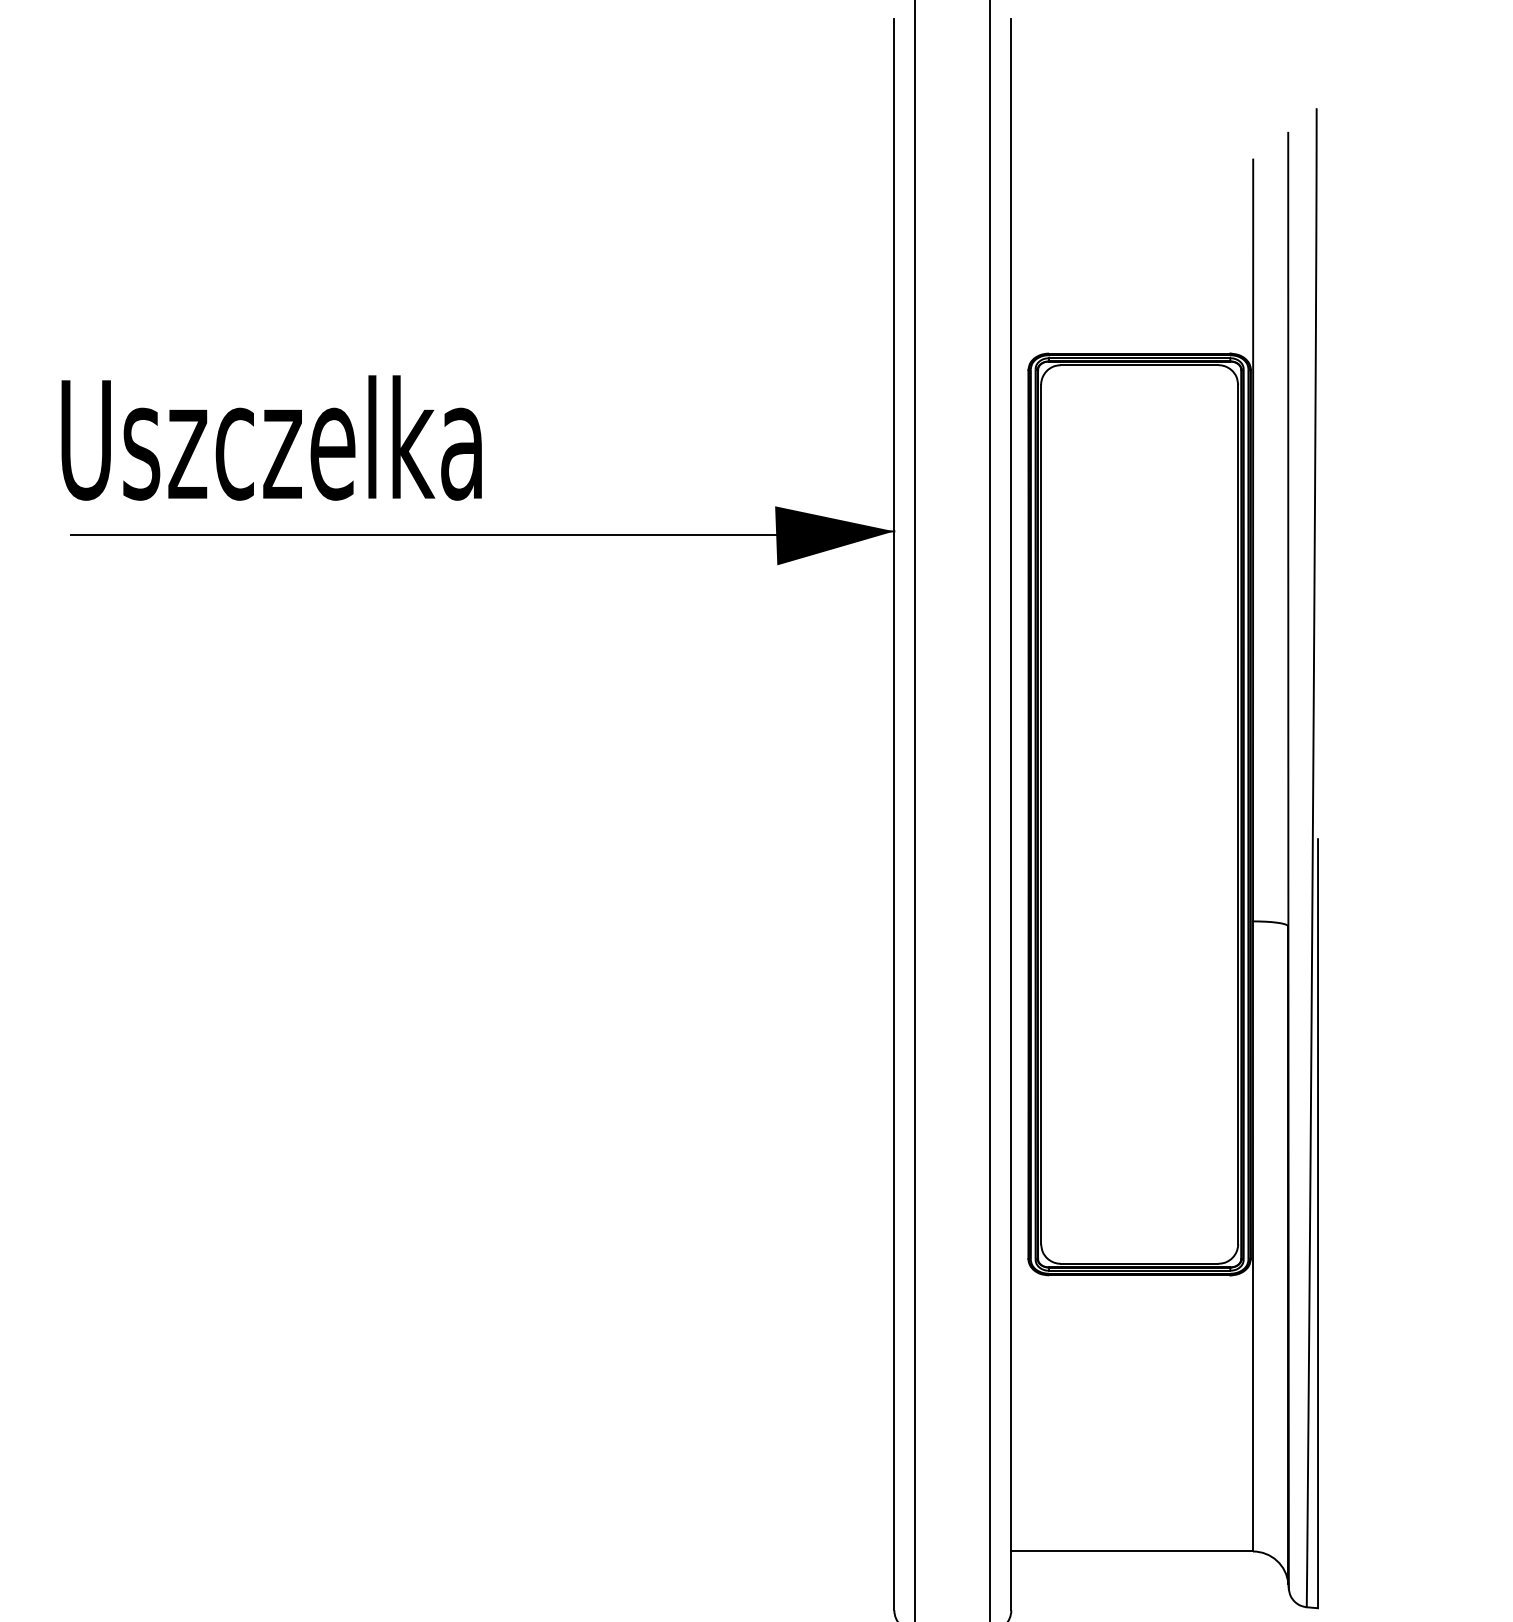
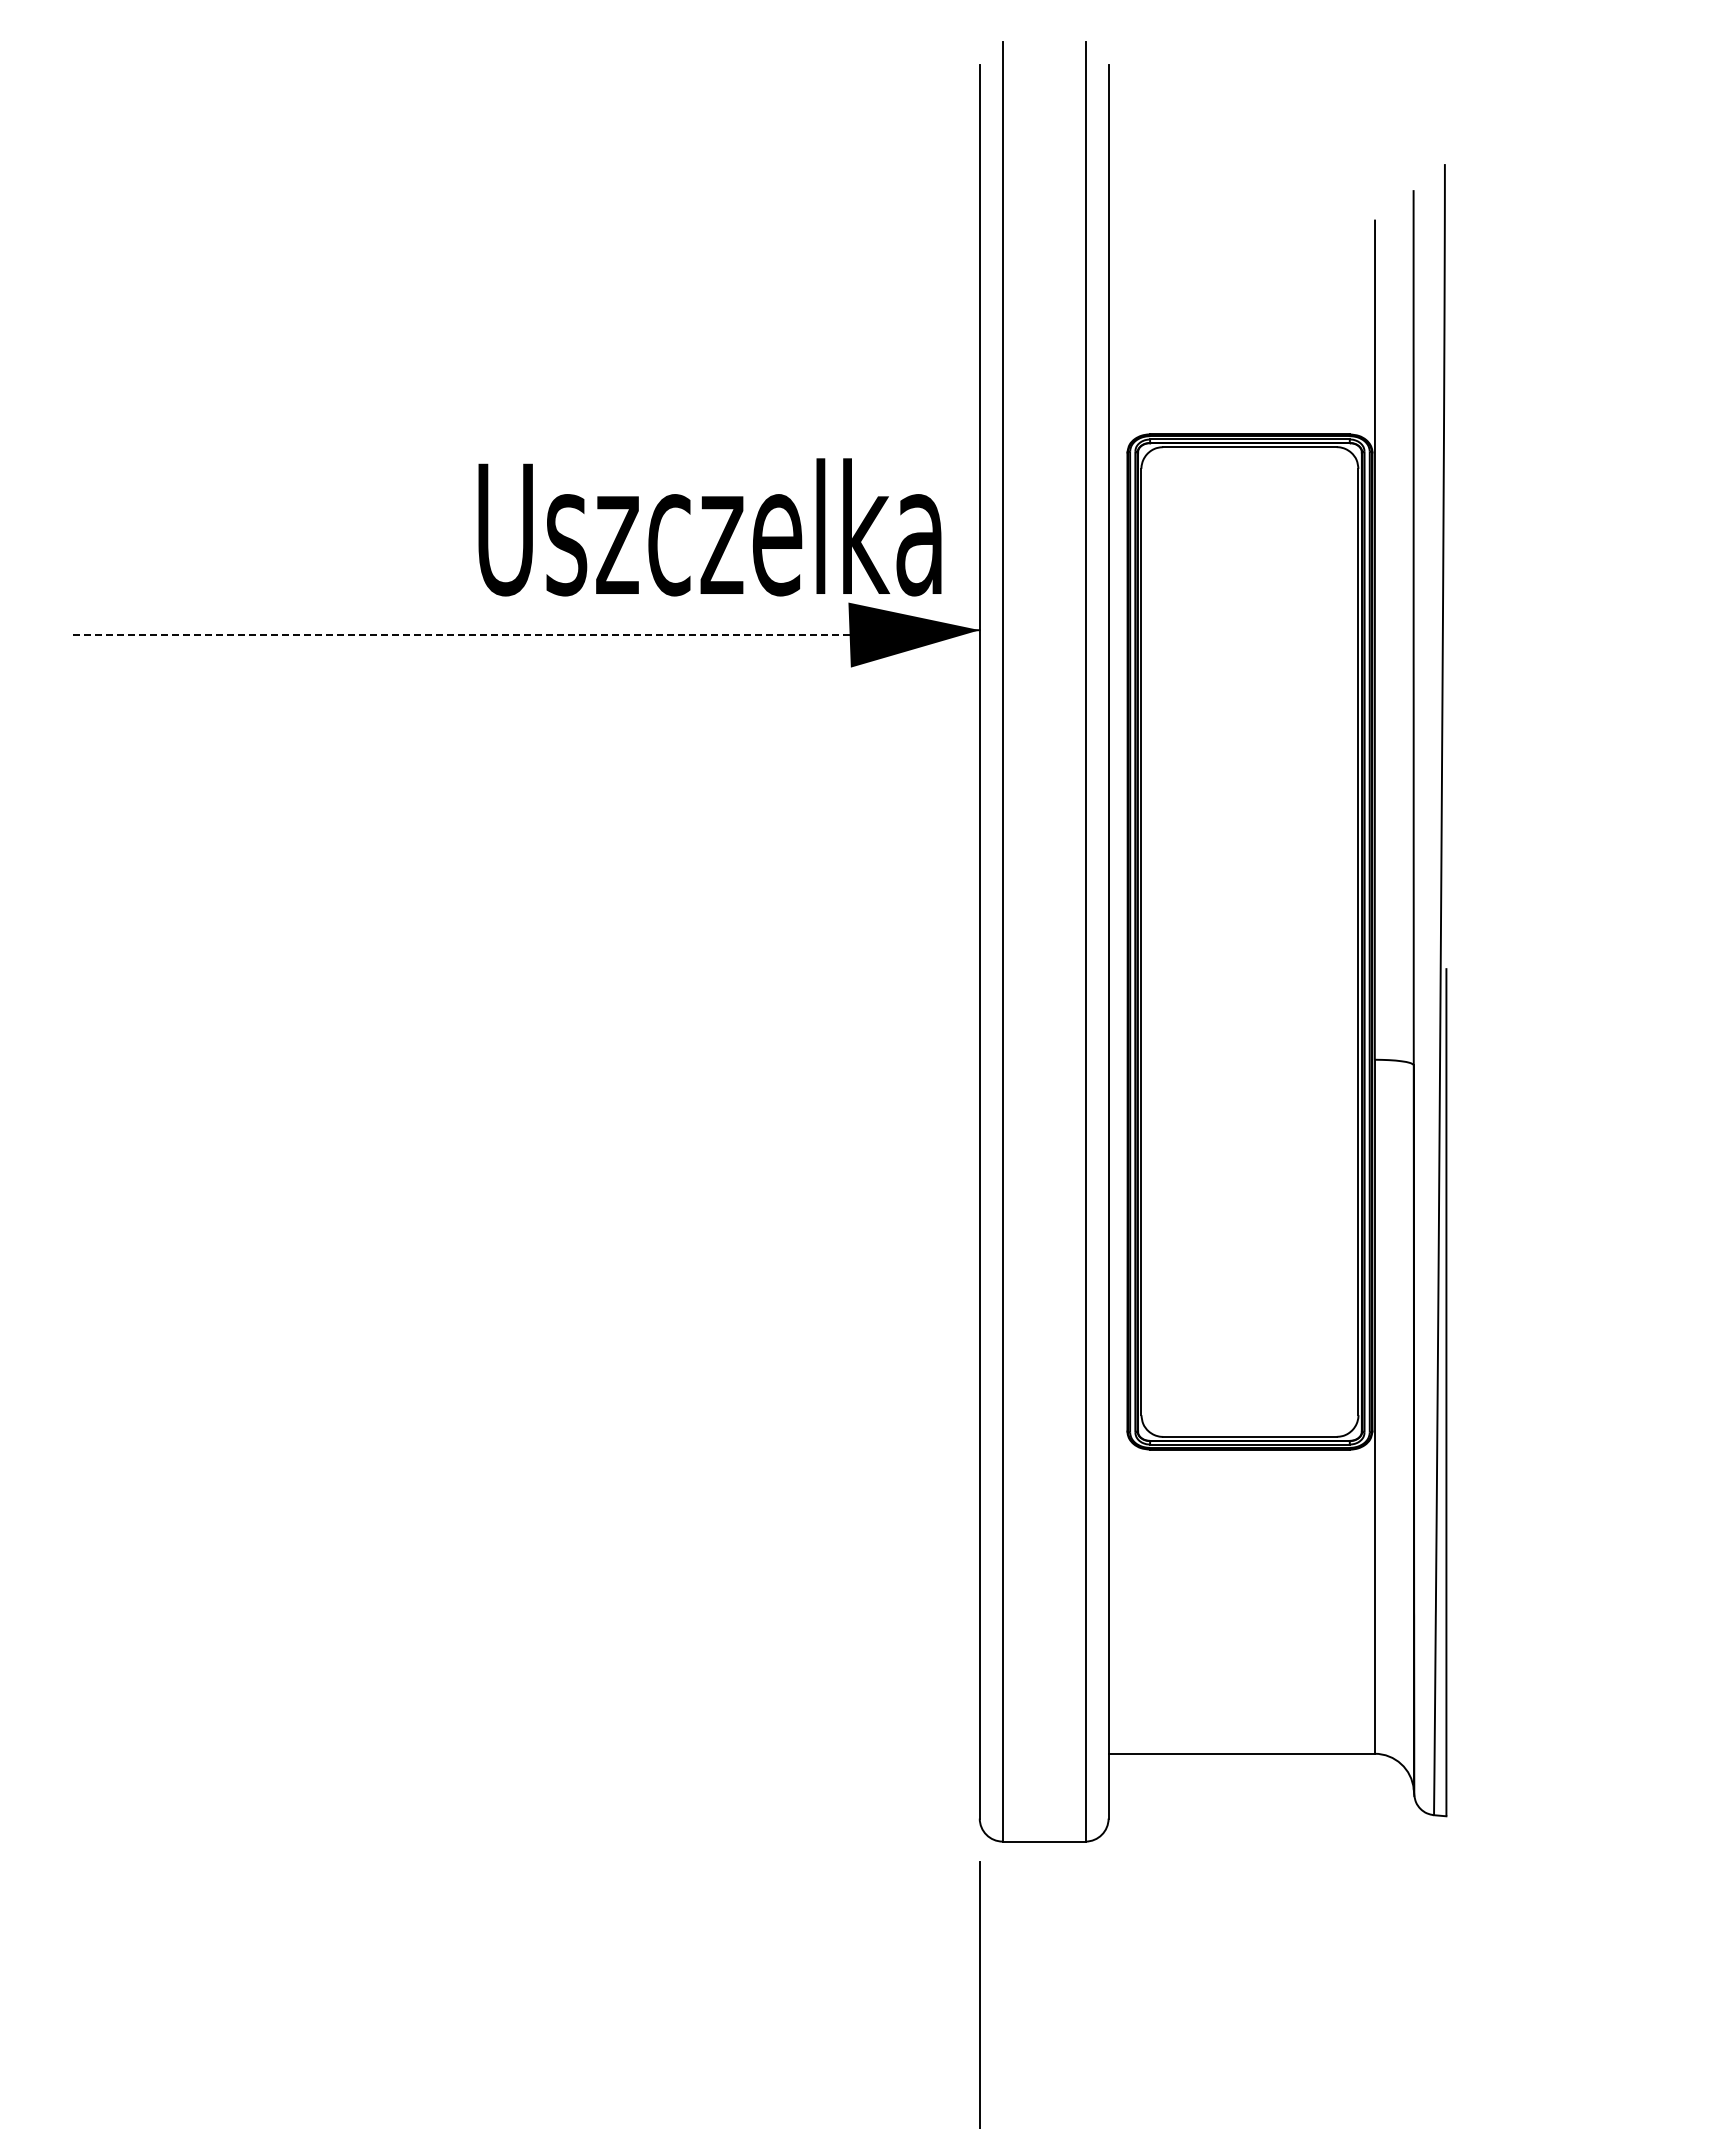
text: (271, 438) -> (709, 527), moved
line: (429, 535) -> (467, 634), solid -> dashed

